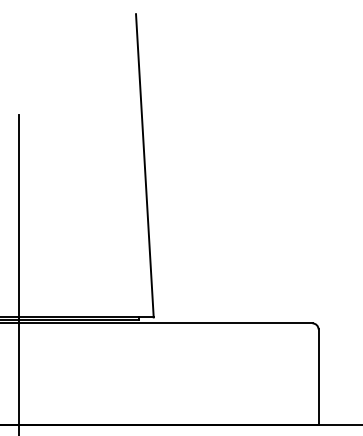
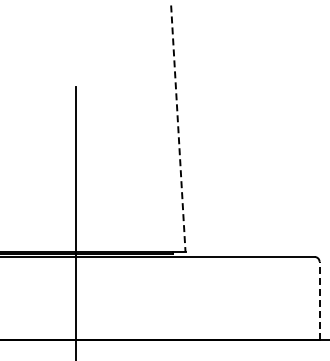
line: (145, 165) -> (178, 128), solid -> dashed
line: (318, 376) -> (319, 300), solid -> dashed

